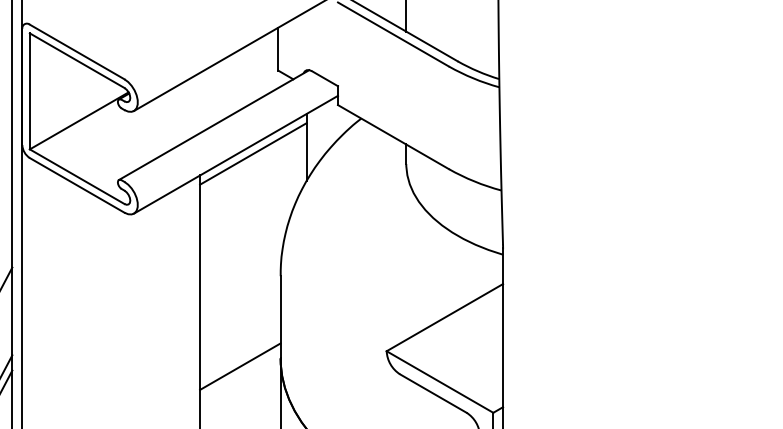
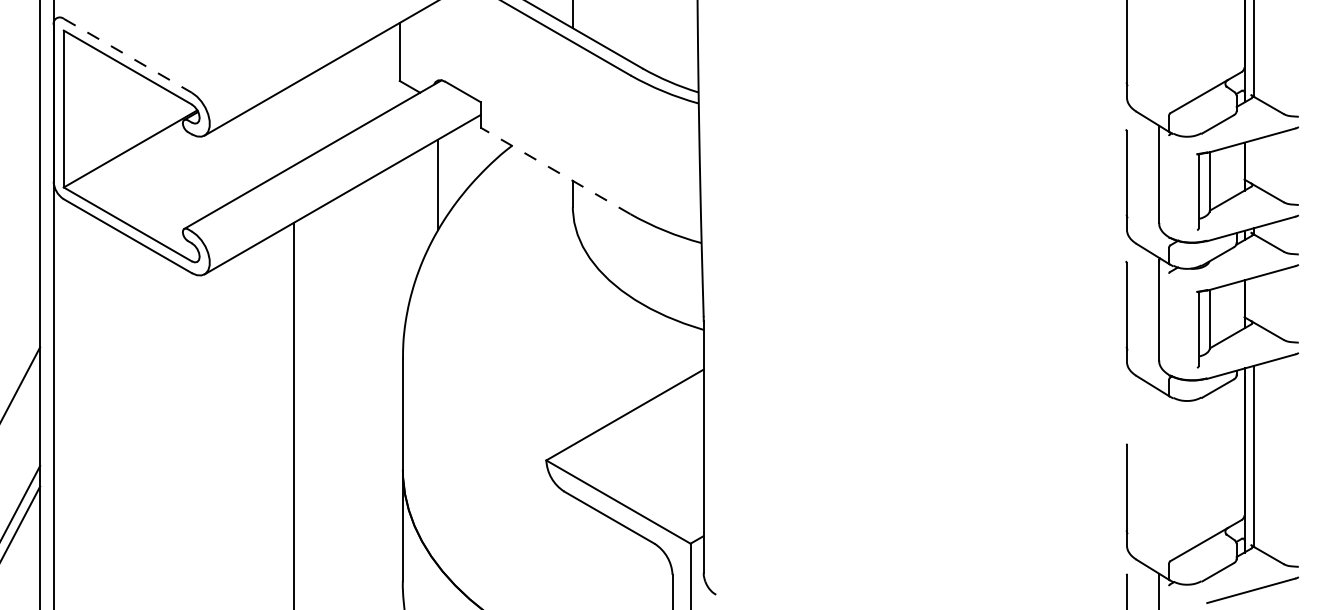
line: (76, 51) -> (127, 55), solid -> dashed
line: (393, 136) -> (555, 170), solid -> dashed
line: (253, 153) -> (366, 193), removed
line: (240, 366) -> (348, 480), removed

